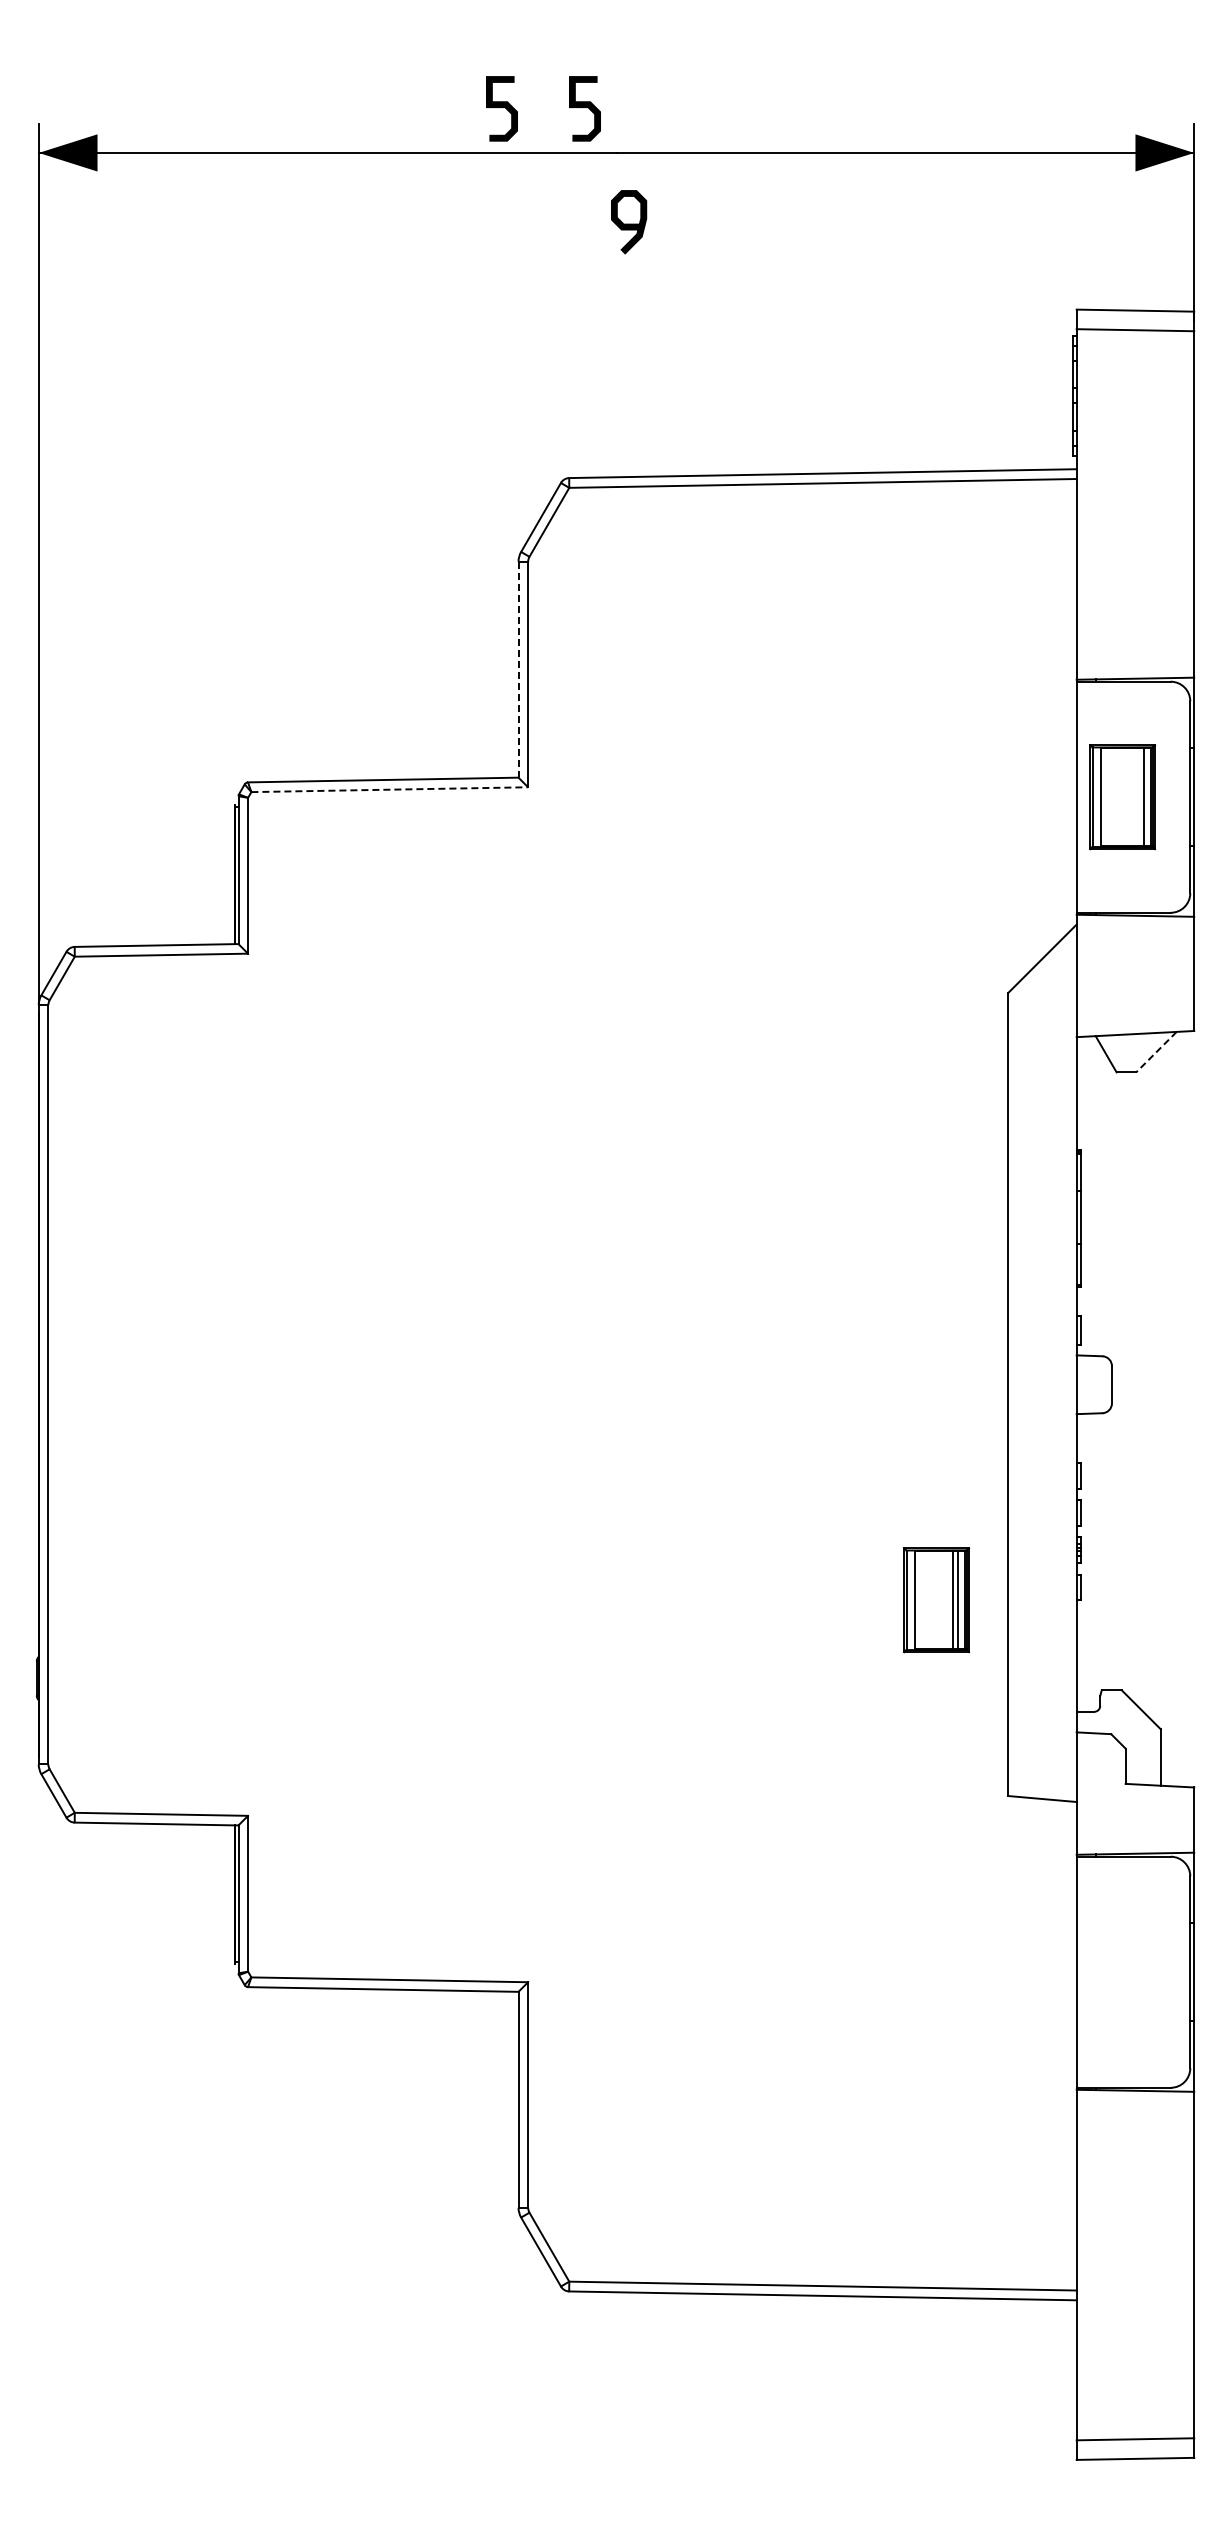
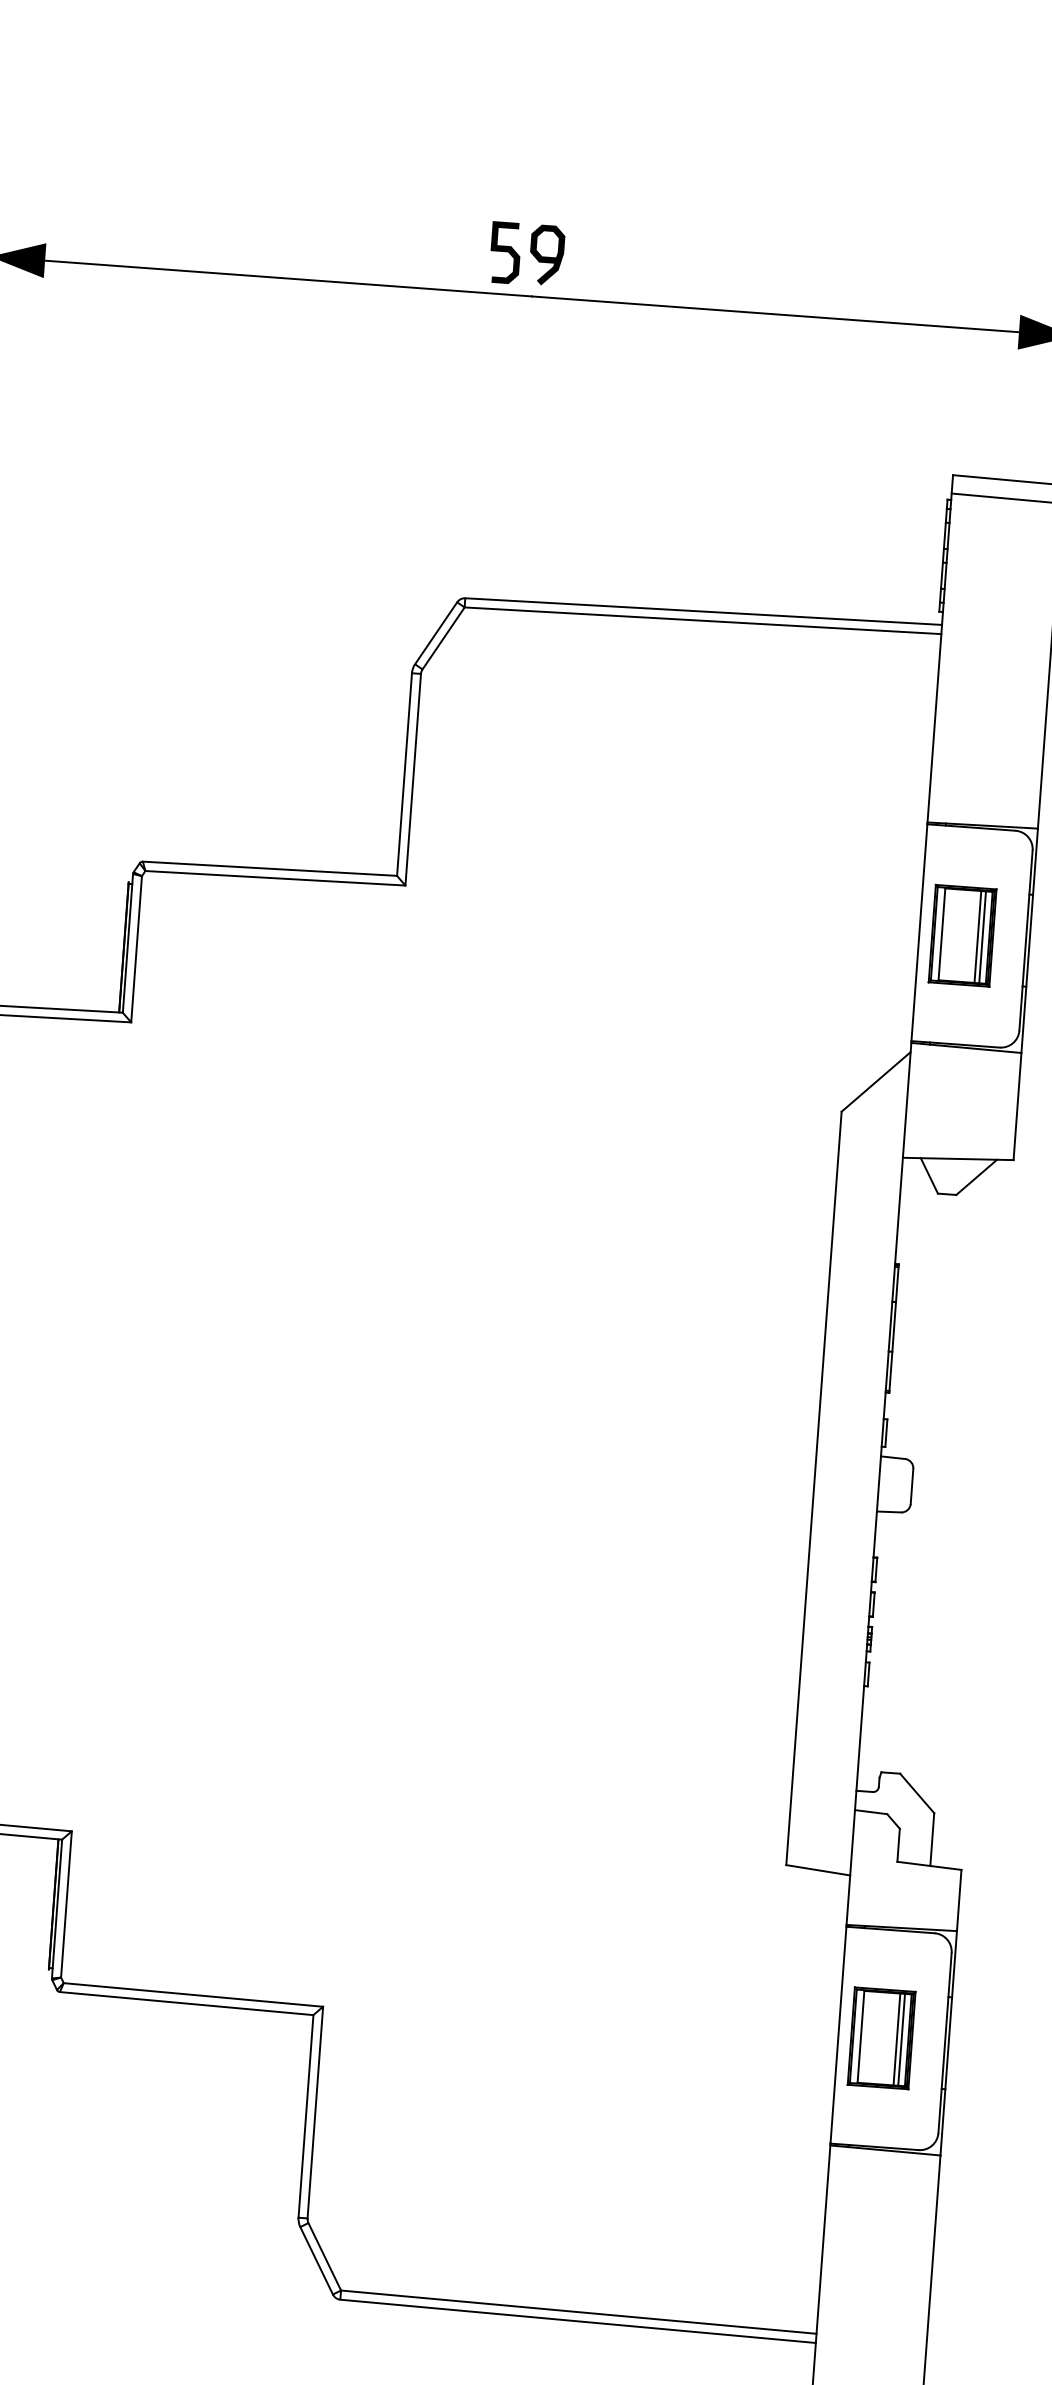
curve: (501, 107) -> (427, 245), removed
curve: (629, 223) -> (547, 256), moved
line: (518, 669) -> (404, 774), dashed -> solid
line: (390, 789) -> (276, 878), dashed -> solid
line: (1138, 797) -> (977, 937), added
line: (1156, 1052) -> (976, 1177), dashed -> solid
part: (936, 1600) -> (881, 2038), moved

